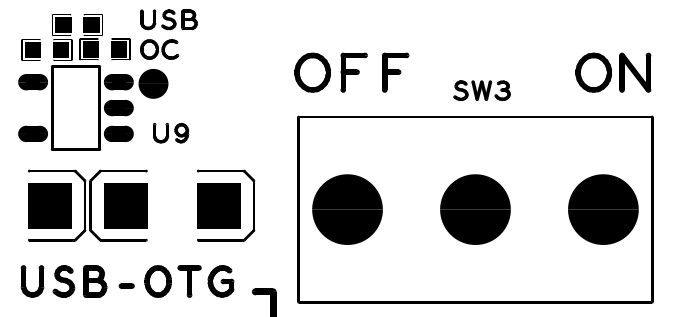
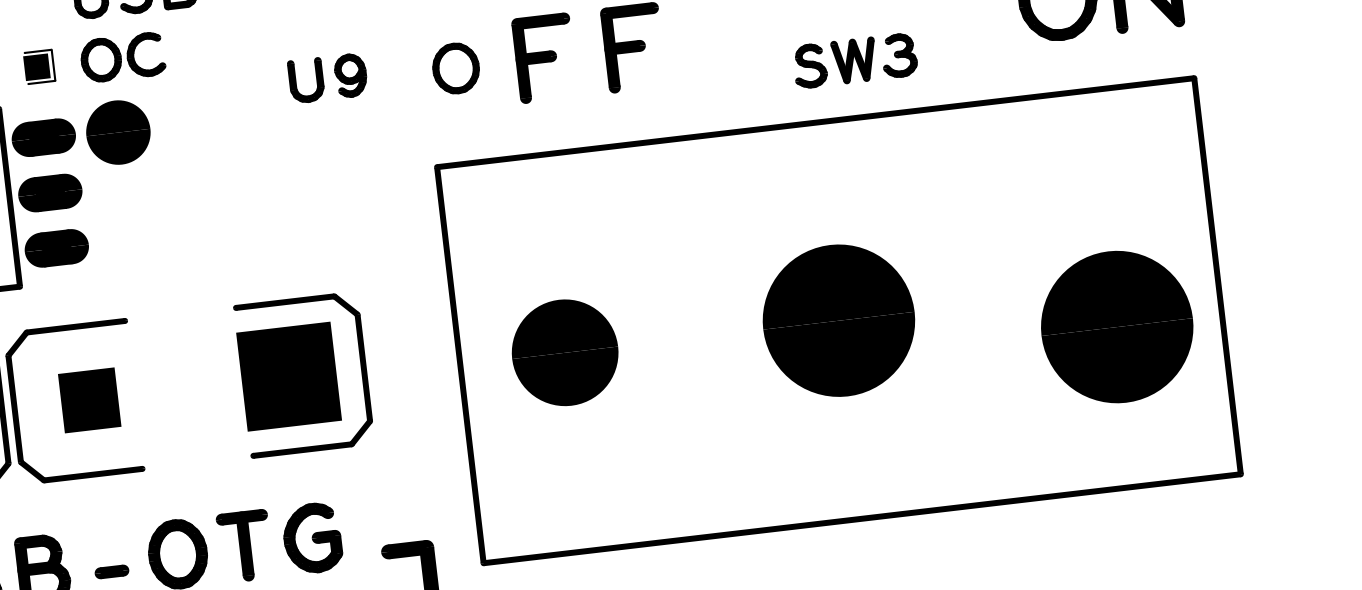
part: (120, 49) -> (39, 67), size x0.7
part: (312, 72) -> (455, 68), size x0.6
part: (481, 90) -> (854, 60), moved
part: (171, 133) -> (329, 78), moved
part: (125, 205) -> (89, 399), size x0.6
part: (347, 209) -> (565, 352), size x0.7
part: (603, 209) -> (1117, 326), moved

